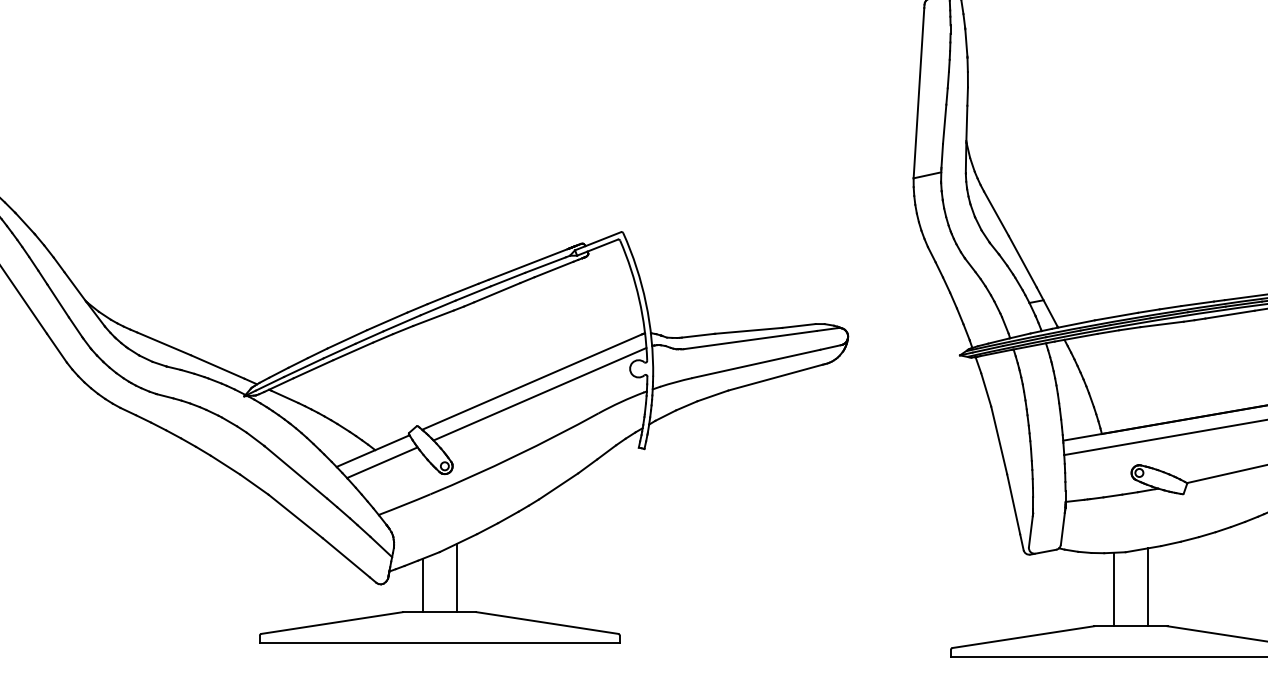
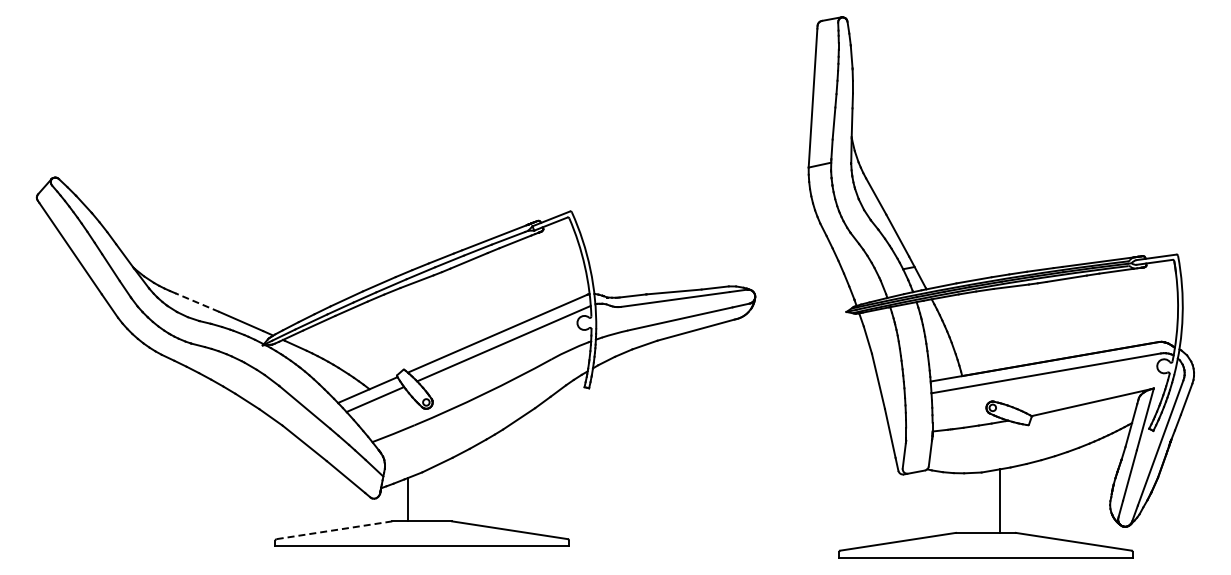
line: (164, 343) -> (197, 302), solid -> dashed
line: (457, 577) -> (436, 493), removed
line: (1113, 588) -> (971, 502), removed
line: (332, 623) -> (334, 530), solid -> dashed

